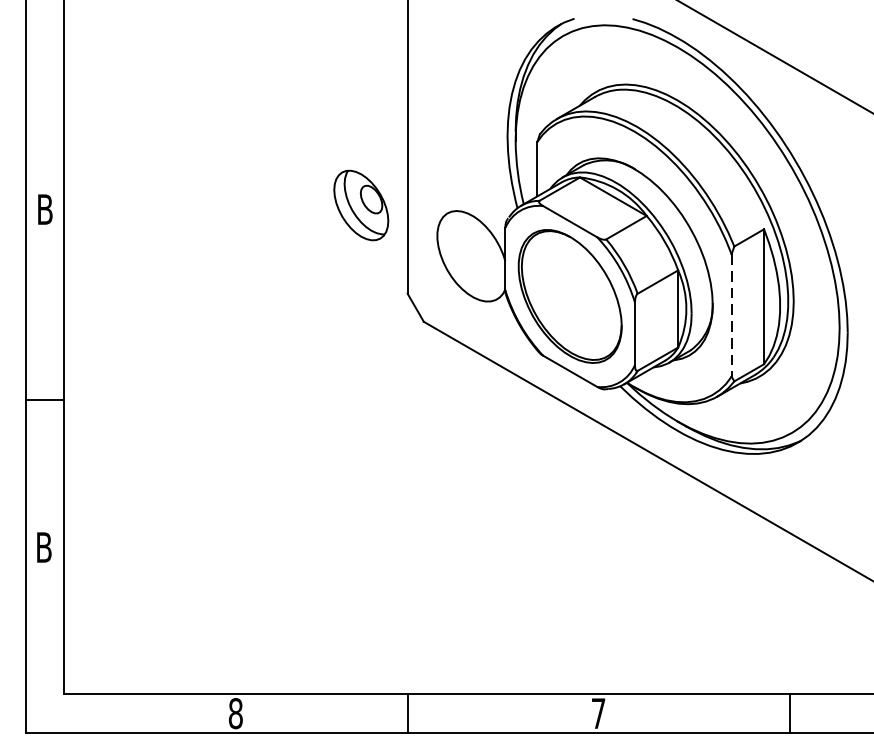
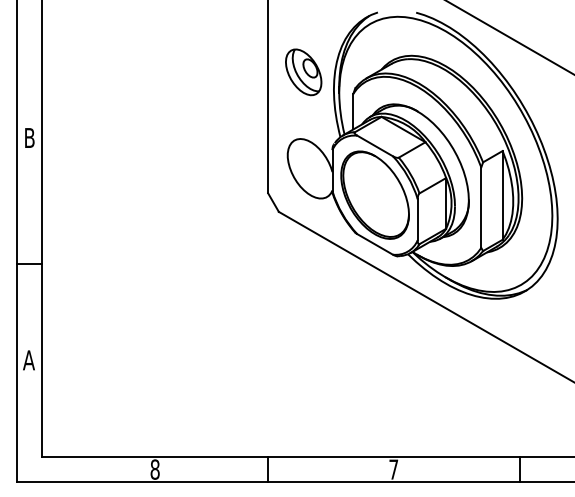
part: (360, 205) -> (303, 72), moved
line: (731, 316) -> (481, 208), dashed -> solid
text: (43, 547) -> (28, 360), B -> A

